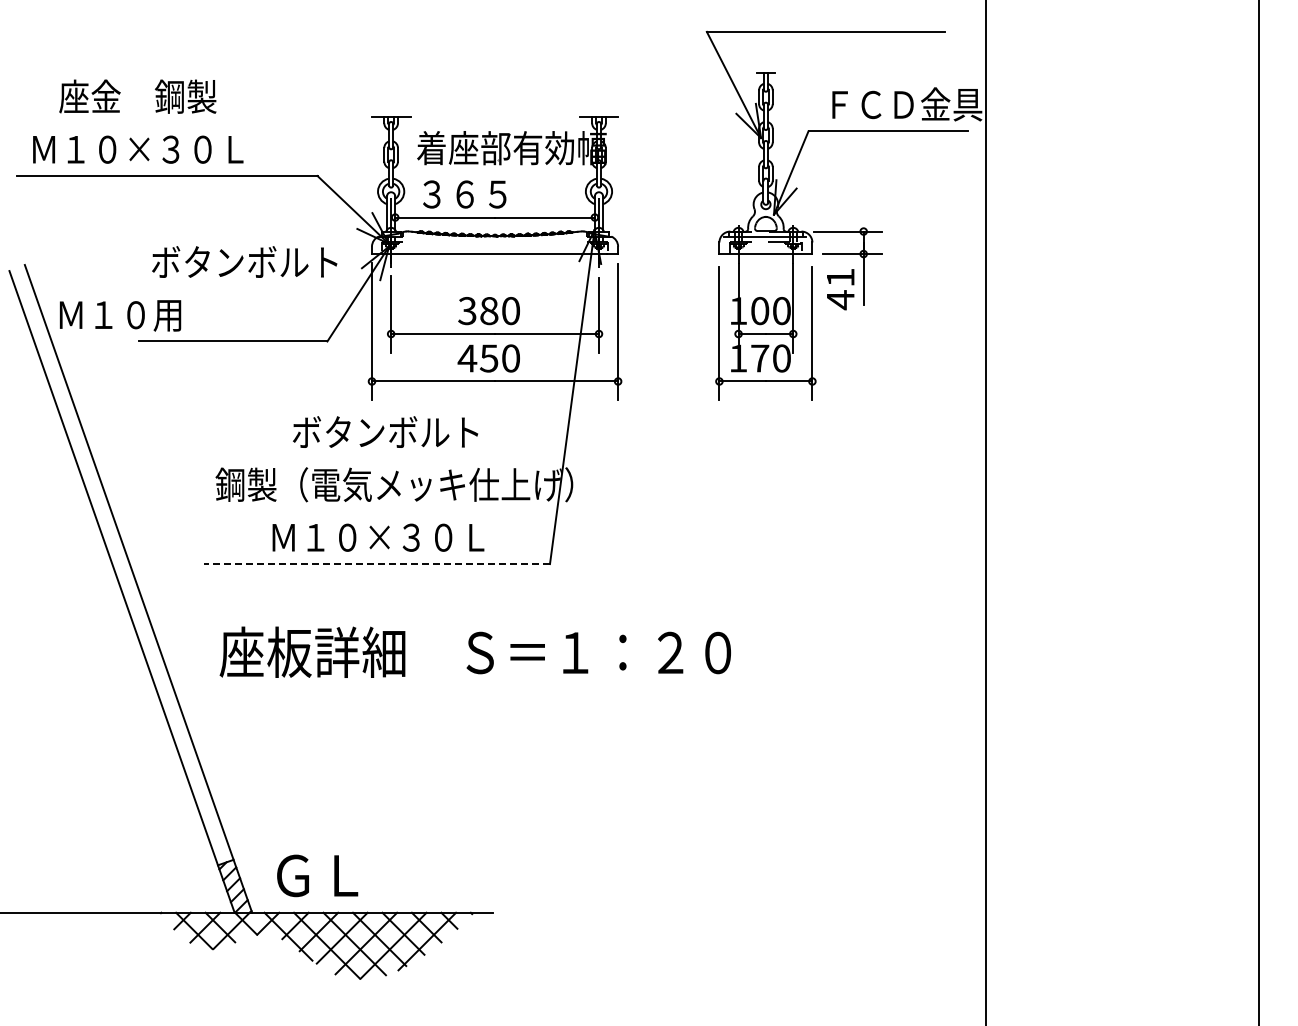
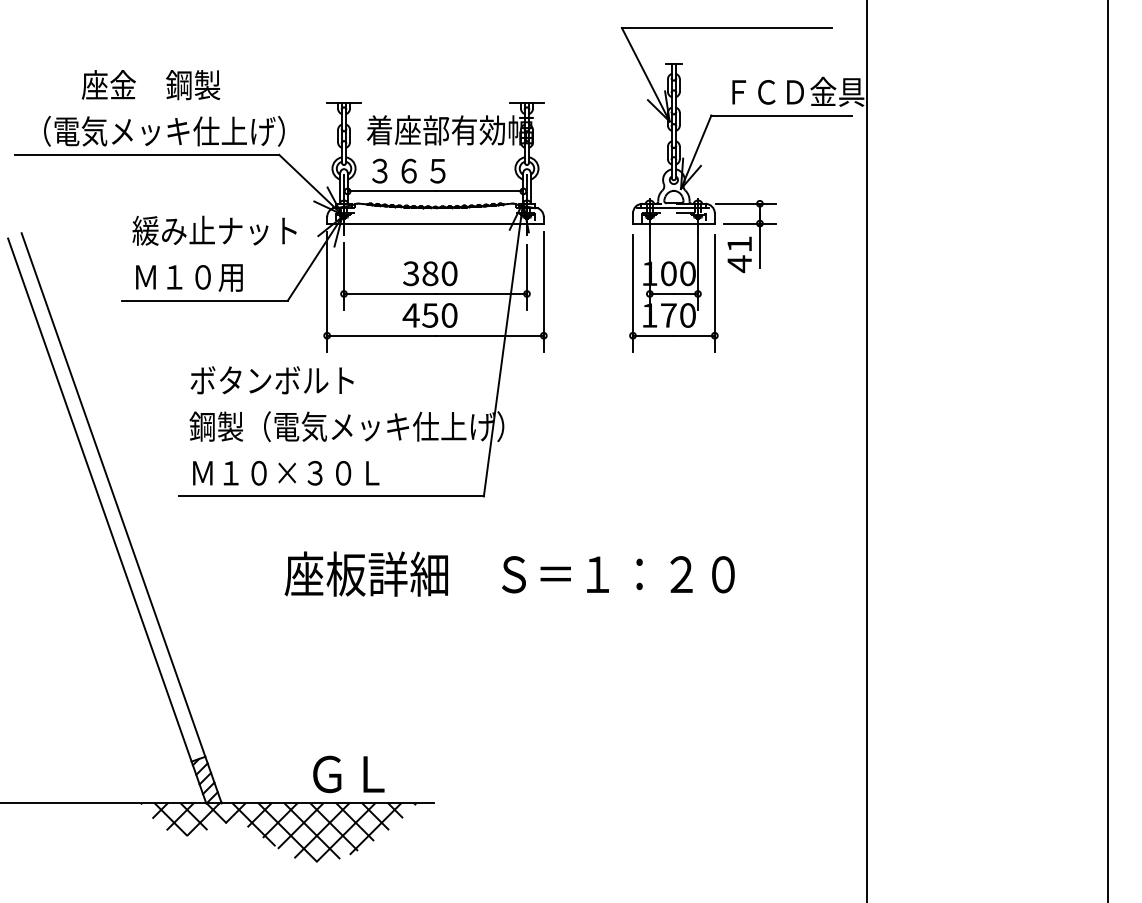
text: (137, 96) -> (150, 84), moved
text: (178, 148) -> (156, 130), Ｍ１０×３０Ｌ -> （電気メッキ仕上げ）
text: (229, 262) -> (201, 231), ボタンボルト -> 緩み止ナット
text: (120, 315) -> (189, 277), moved
text: (385, 431) -> (272, 379), moved
text: (378, 537) -> (286, 473), moved
line: (376, 564) -> (331, 496), dashed -> solid
text: (474, 651) -> (508, 573), moved
text: (317, 875) -> (348, 774), moved

